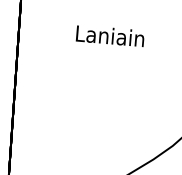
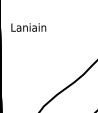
text: (109, 36) -> (28, 27), moved

